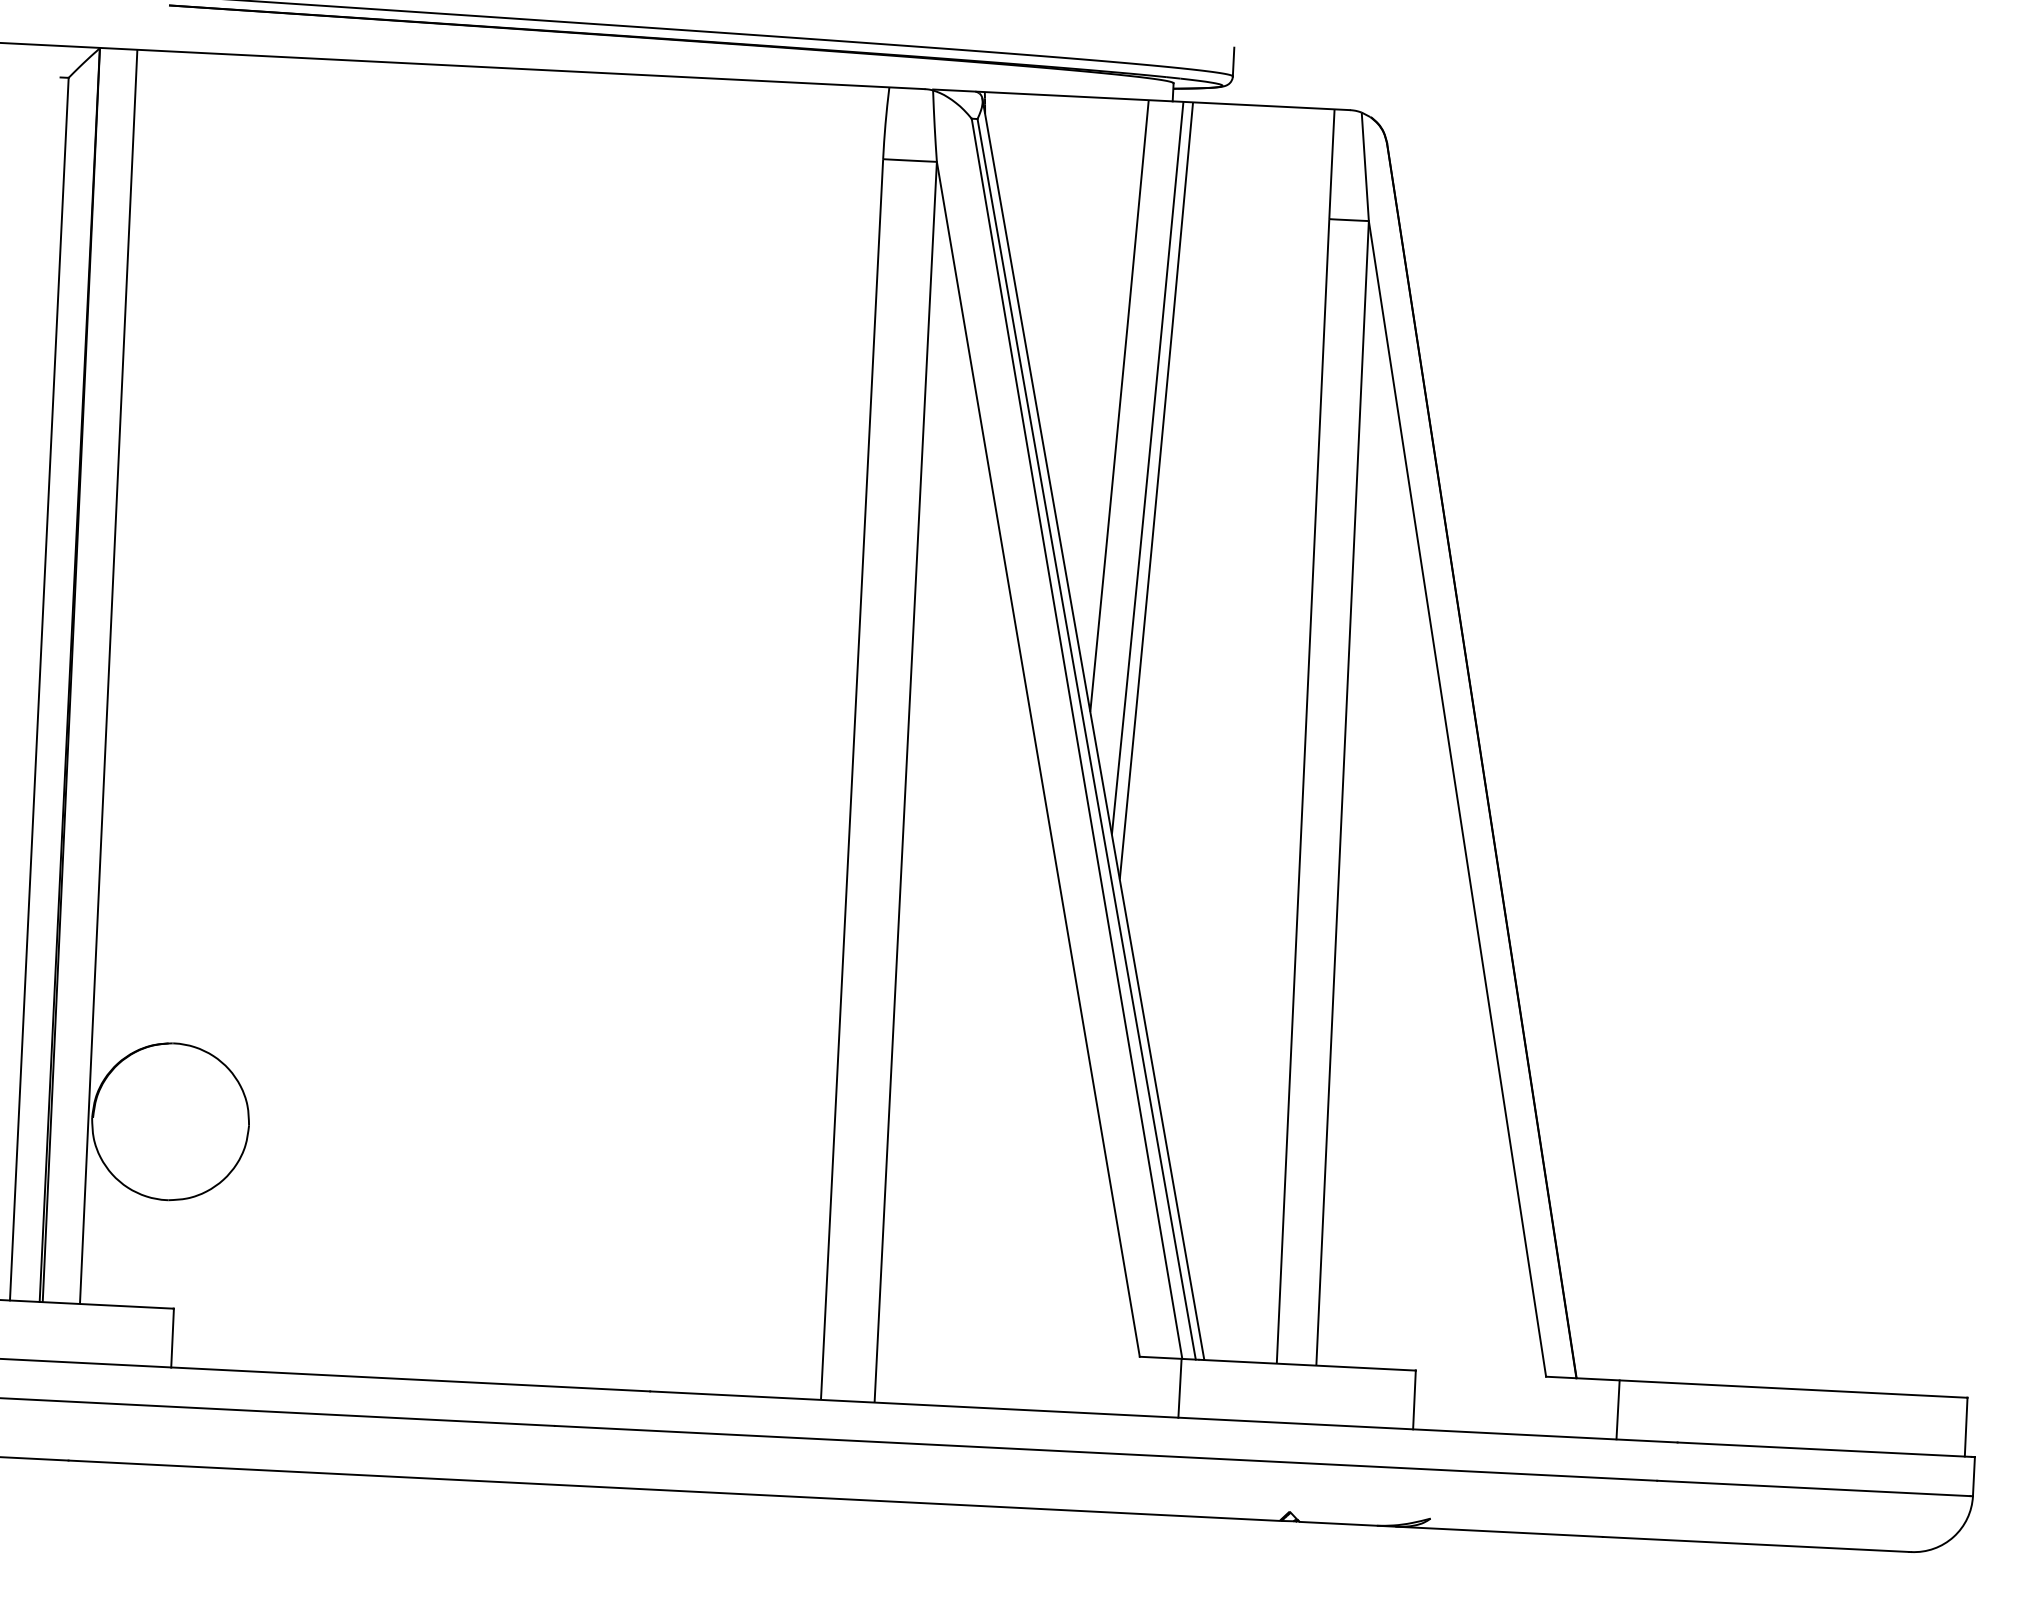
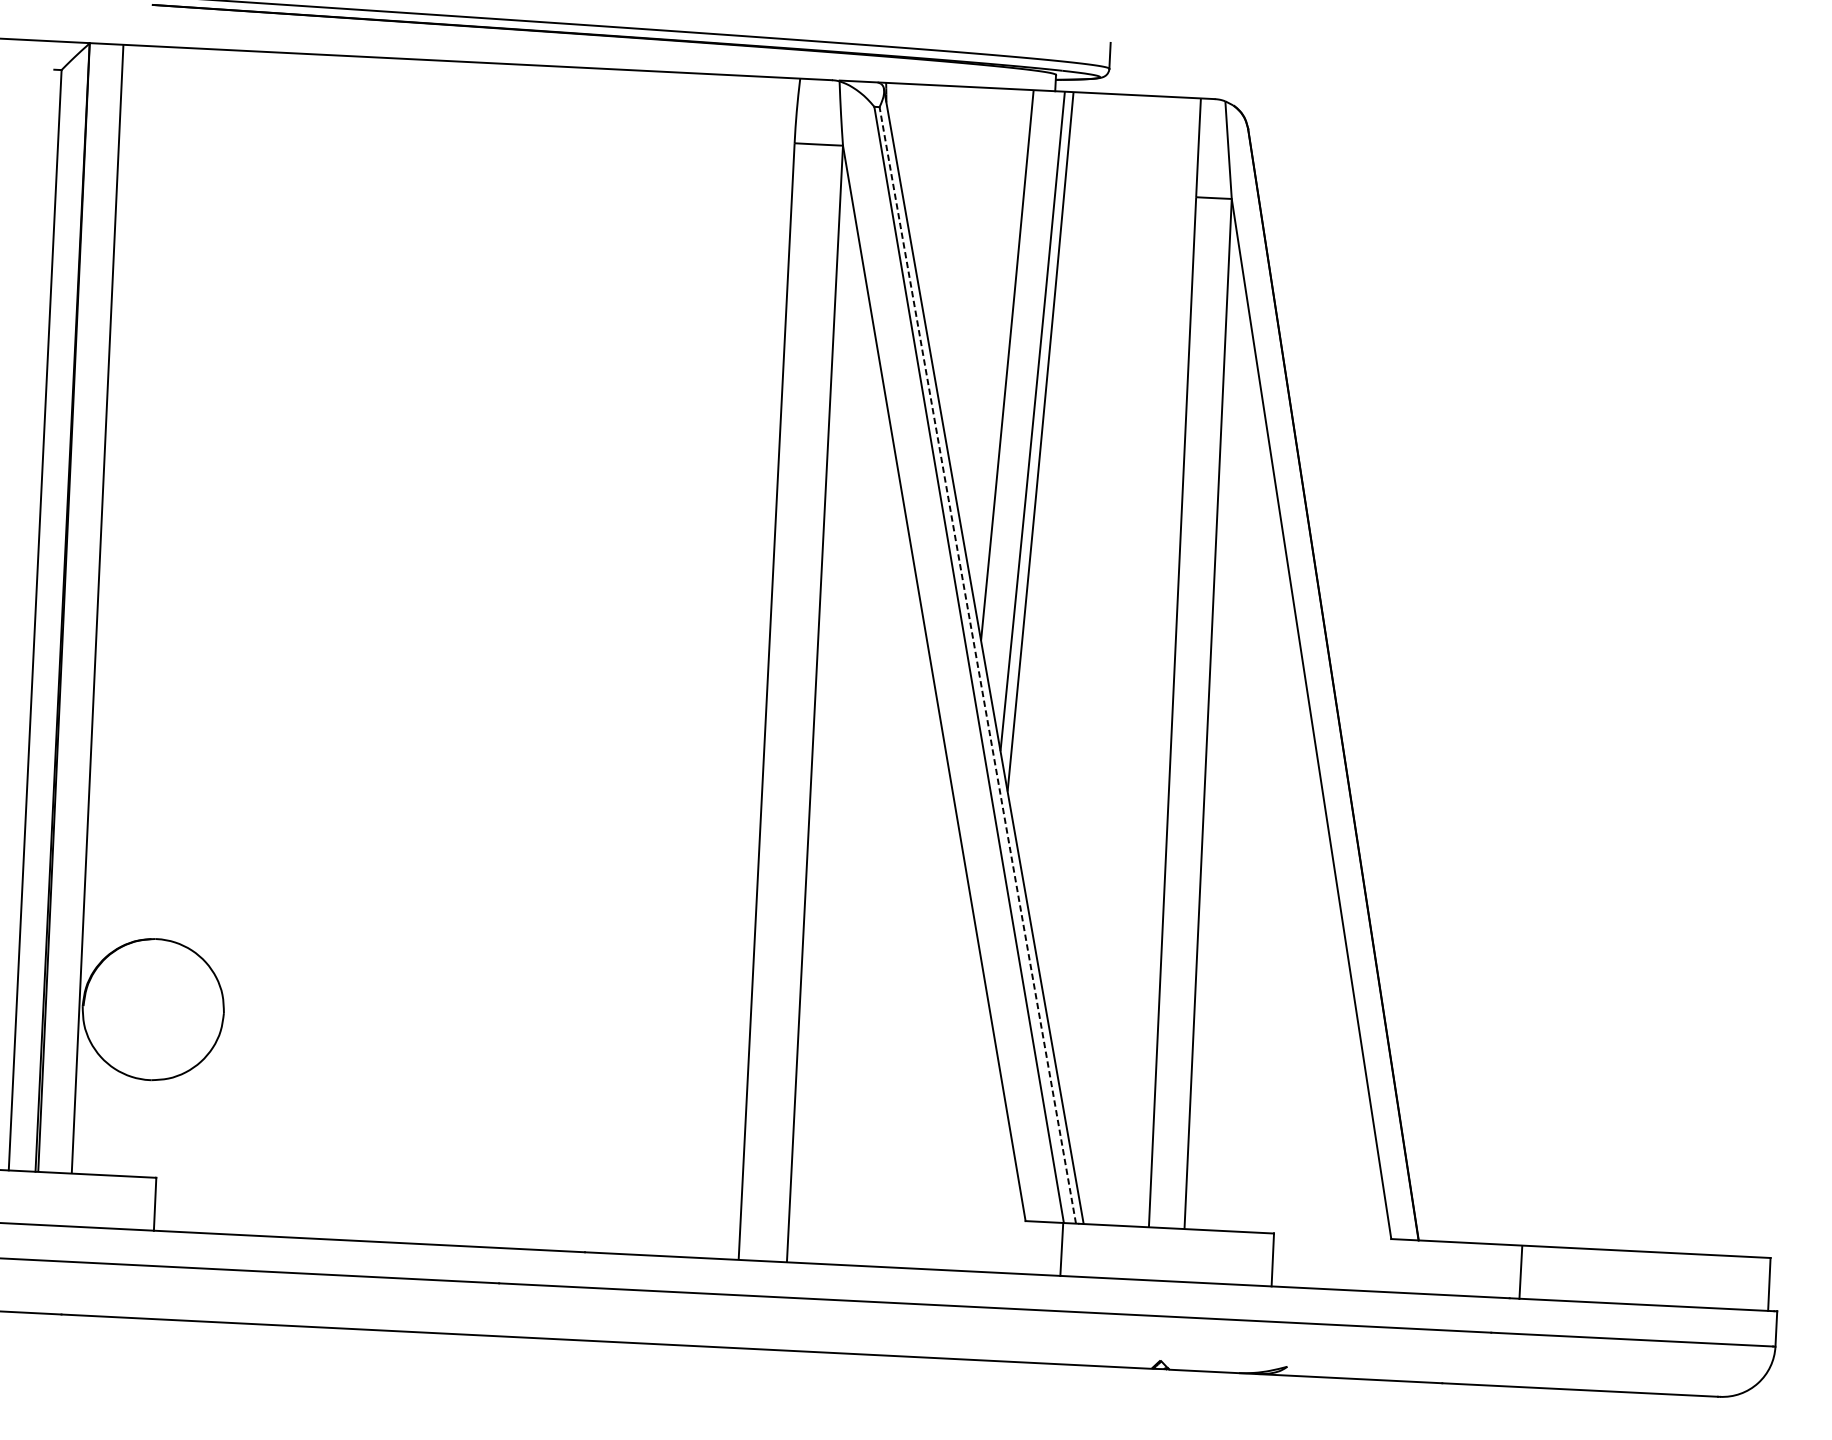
line: (1086, 739) -> (977, 665), solid -> dashed
line: (1617, 1409) -> (1520, 1272), moved

